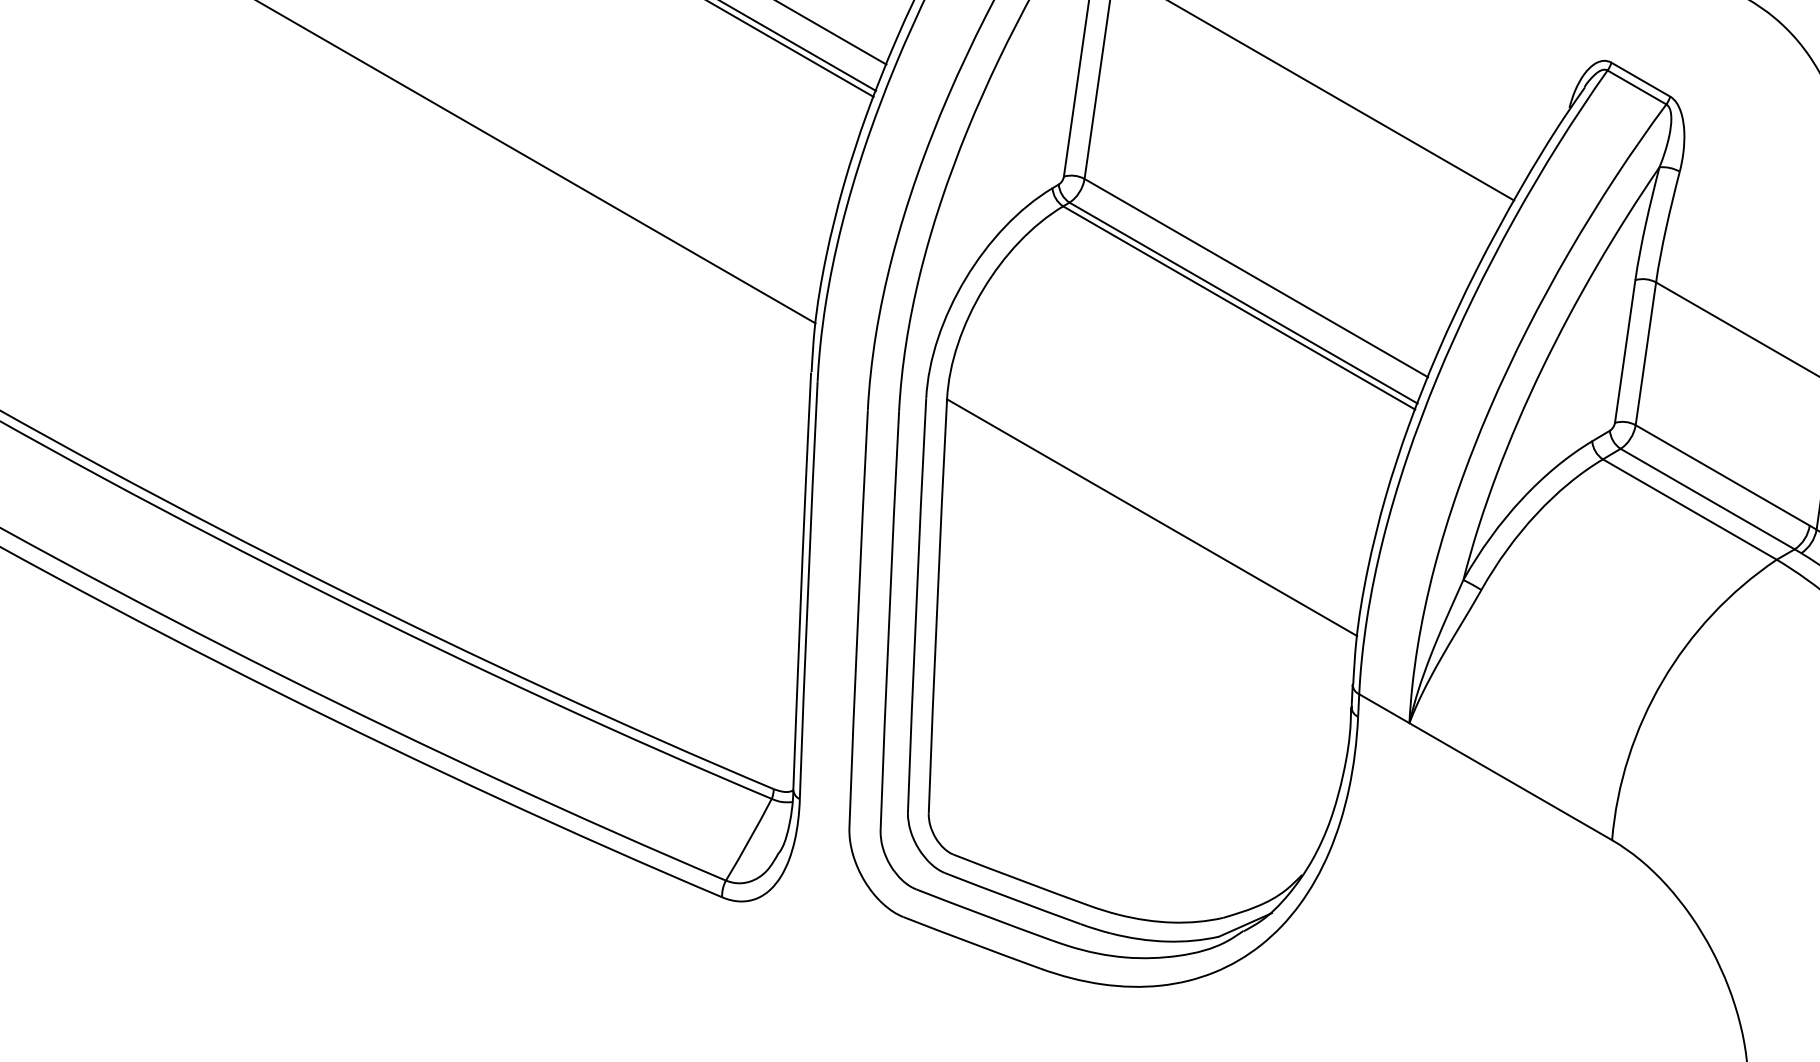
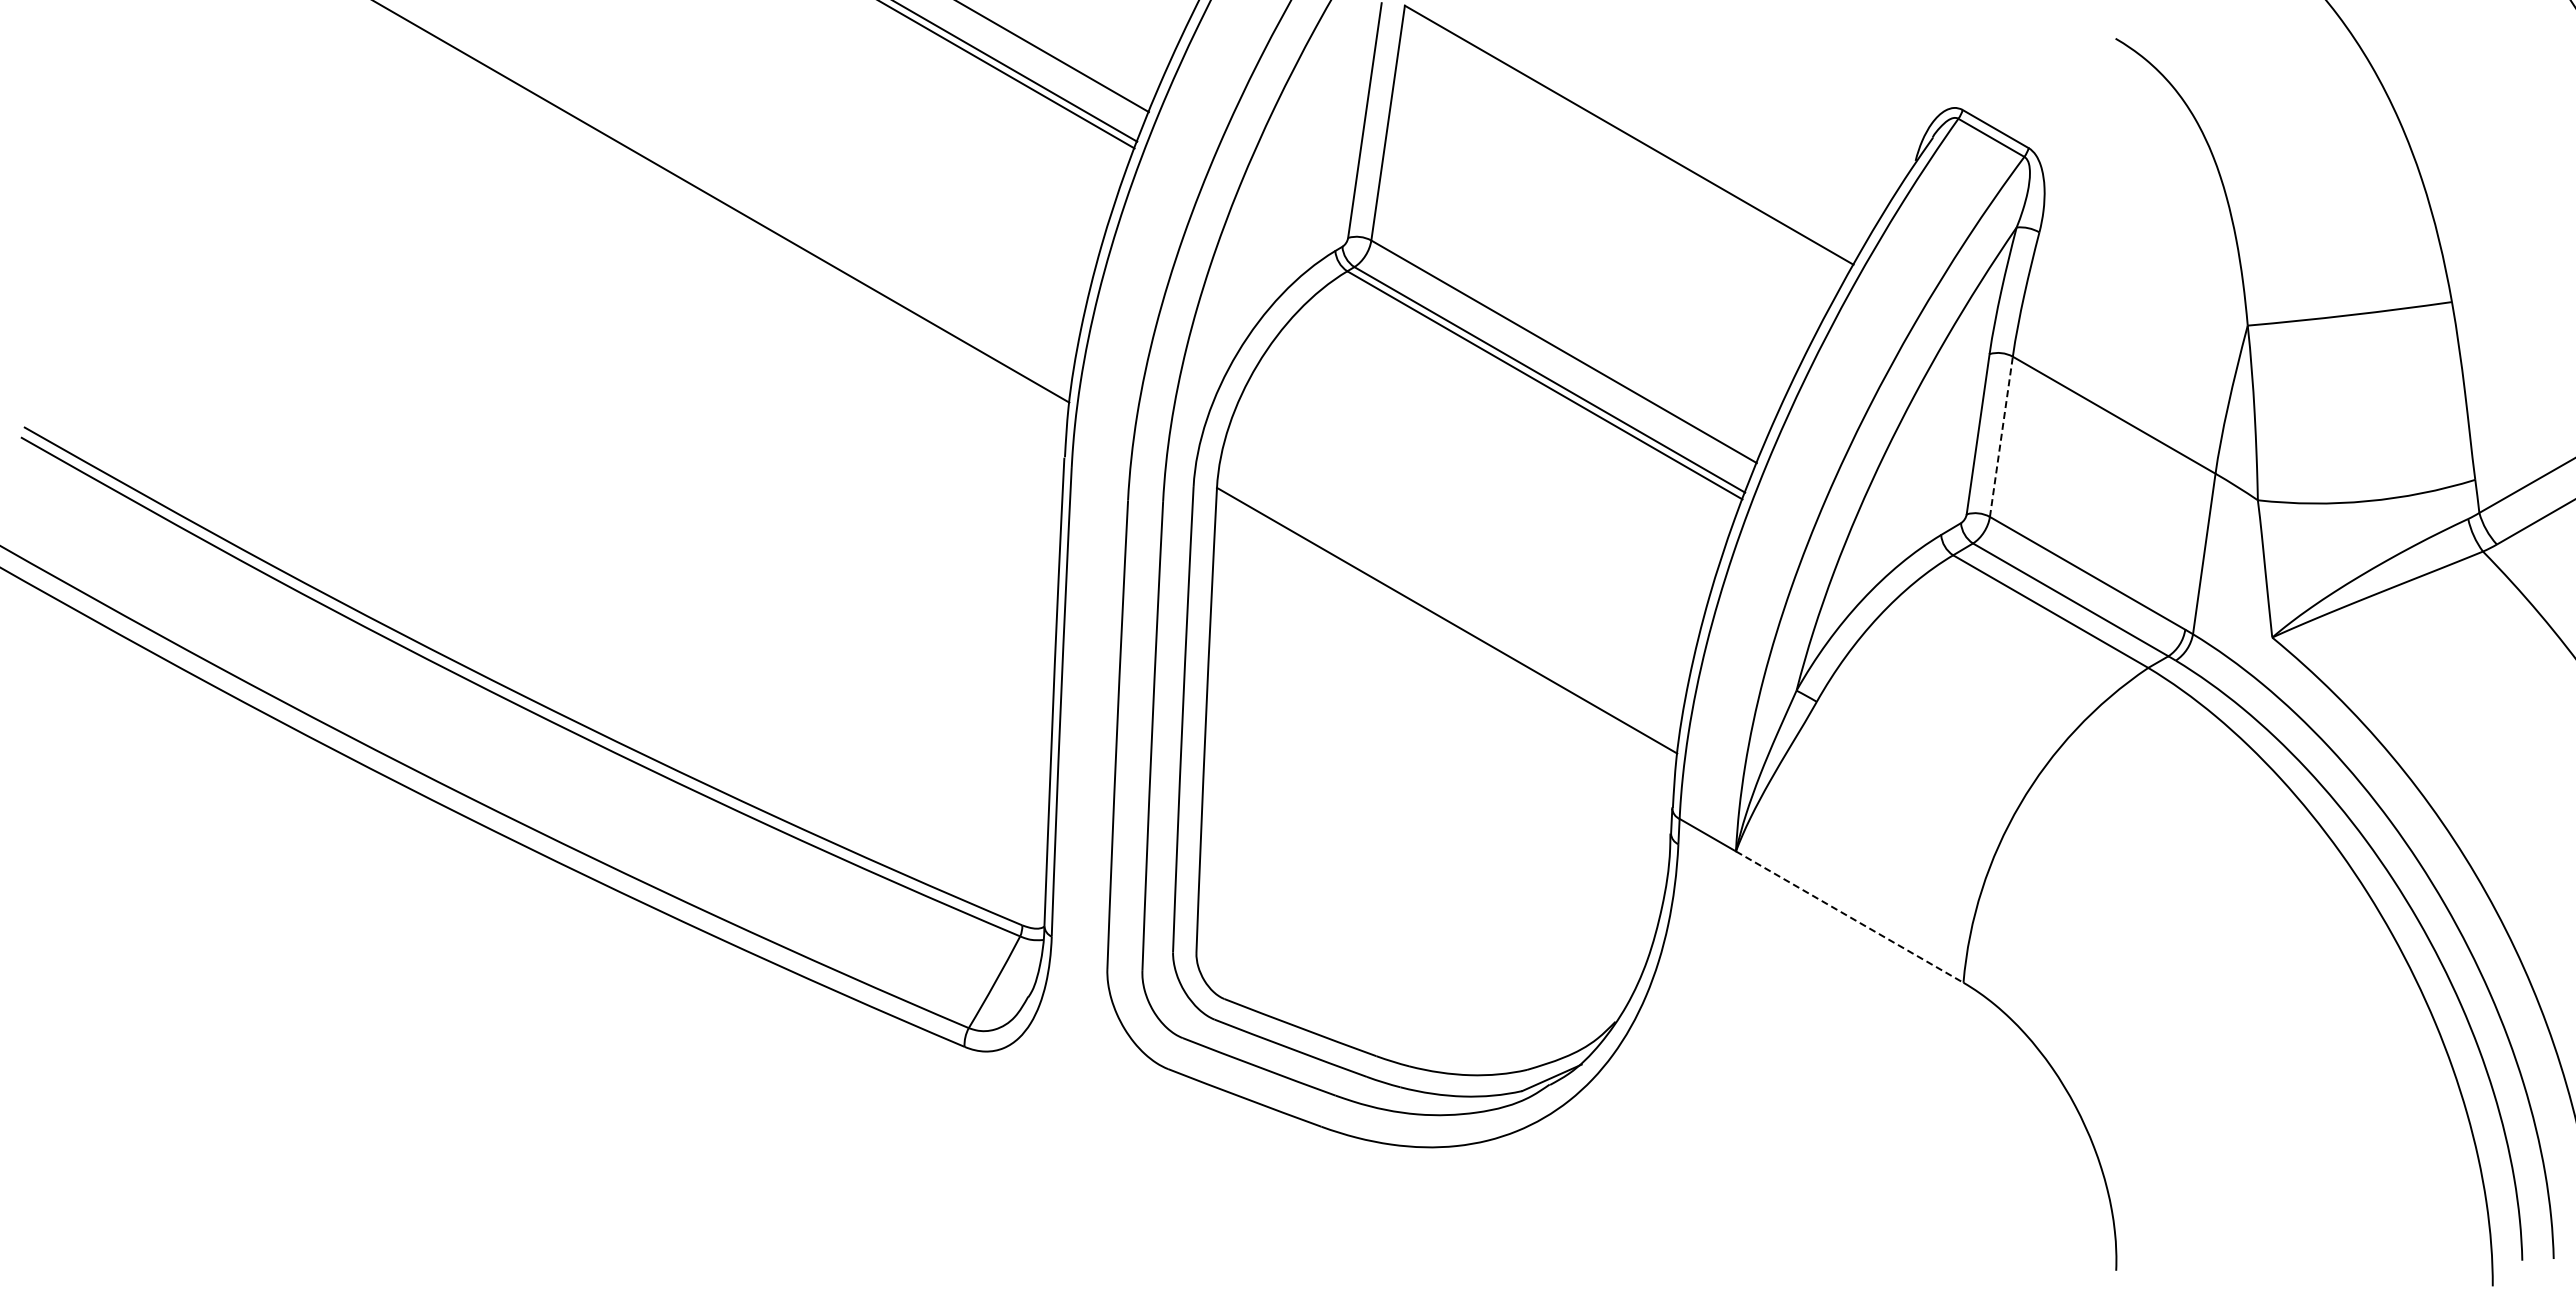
line: (1645, 353) -> (2001, 436), solid -> dashed
line: (1511, 782) -> (1850, 917), solid -> dashed

